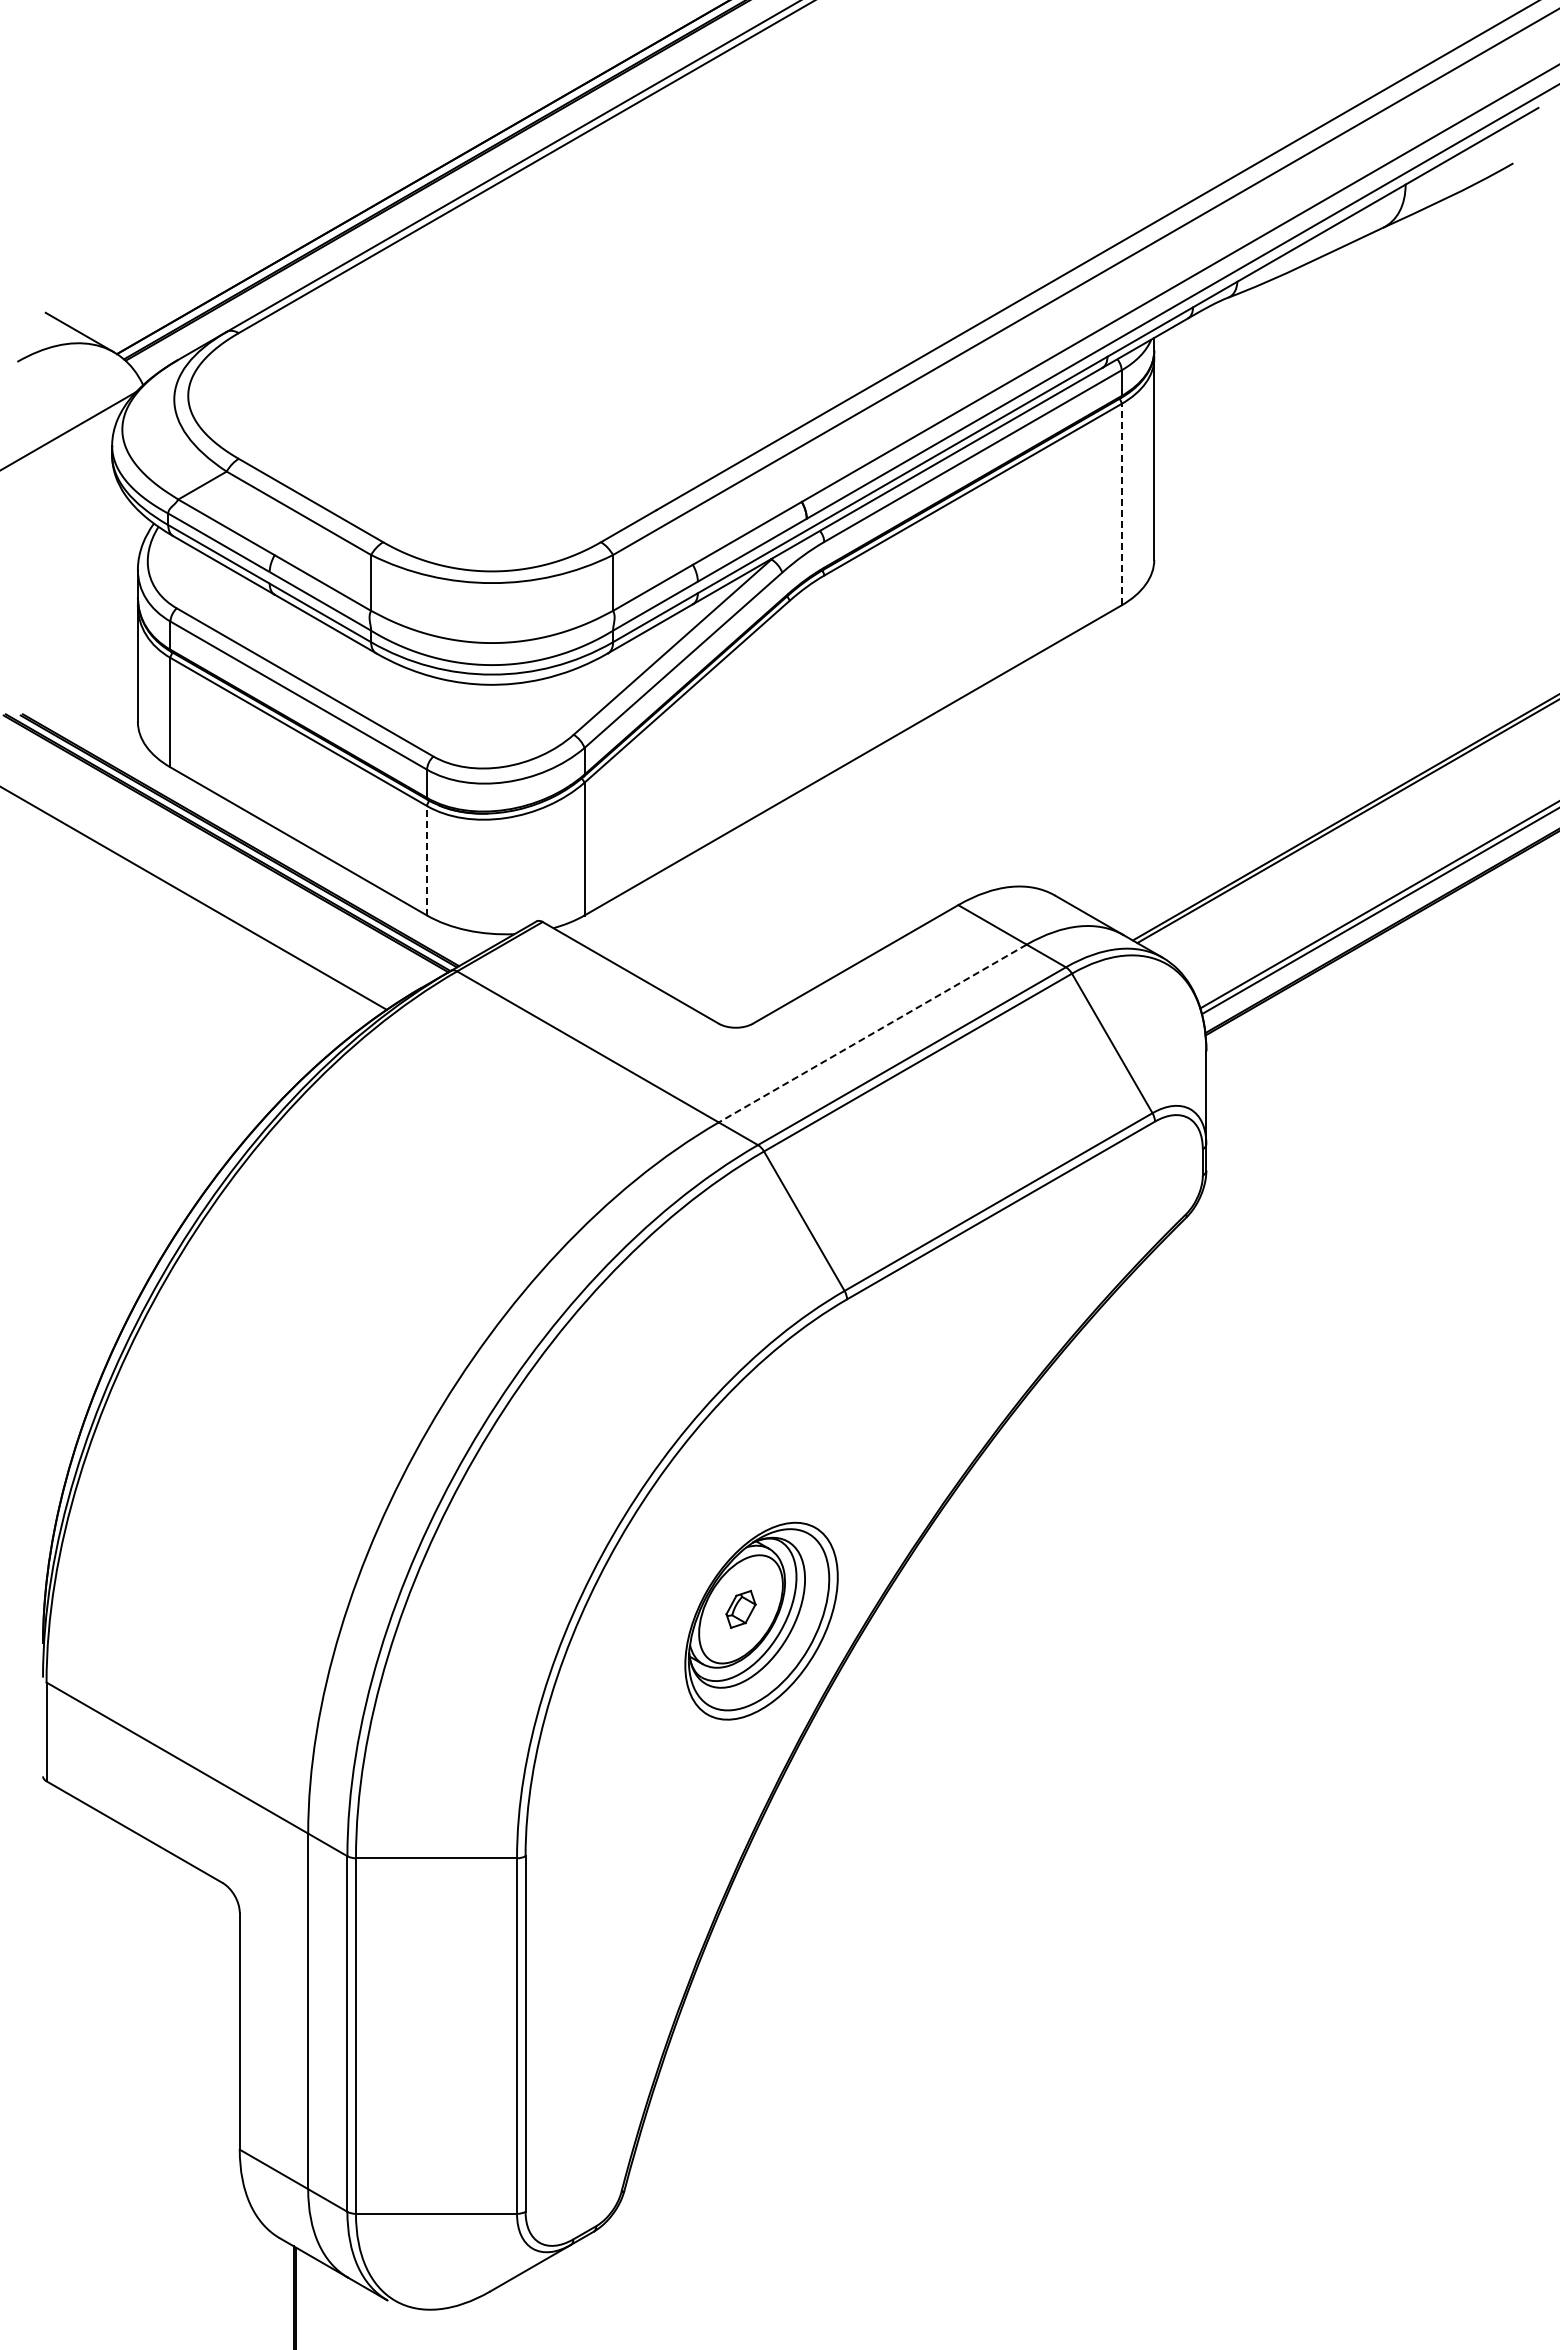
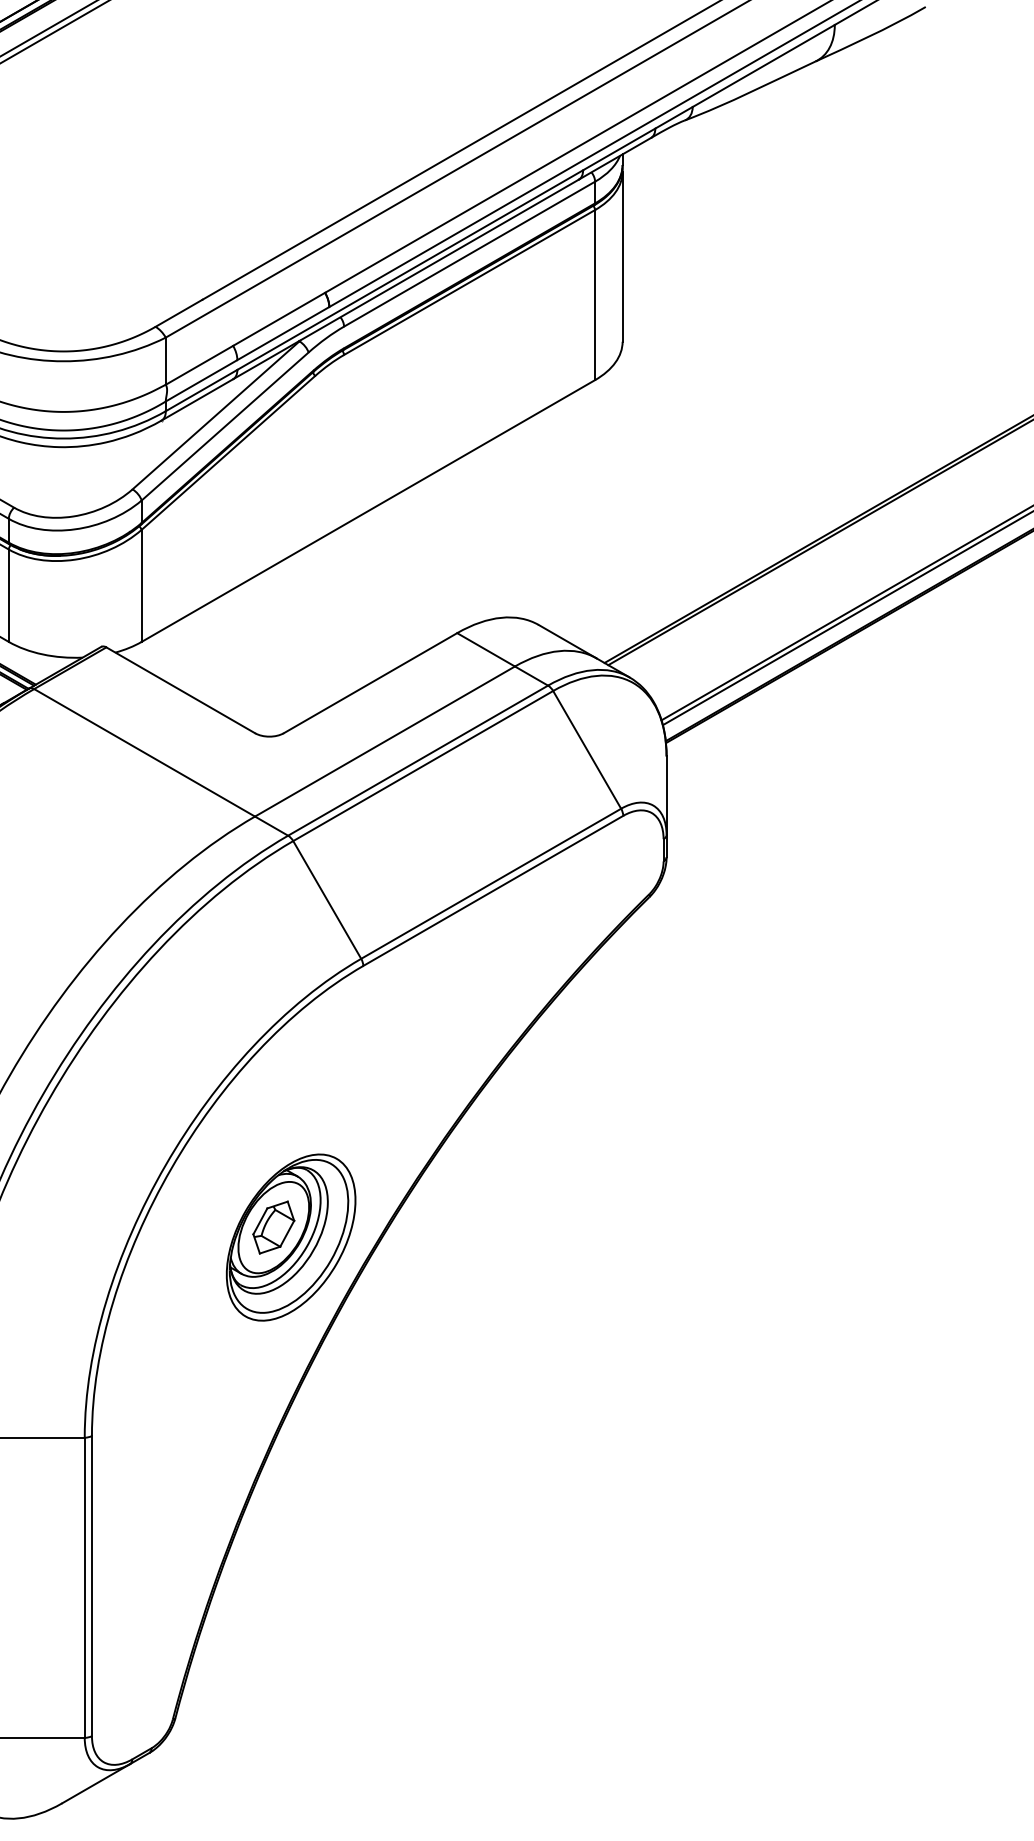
line: (1121, 504) -> (594, 294), dashed -> solid
line: (427, 860) -> (9, 595), dashed -> solid
line: (872, 1033) -> (384, 741), dashed -> solid
part: (740, 1609) -> (273, 1227), size x1.67

